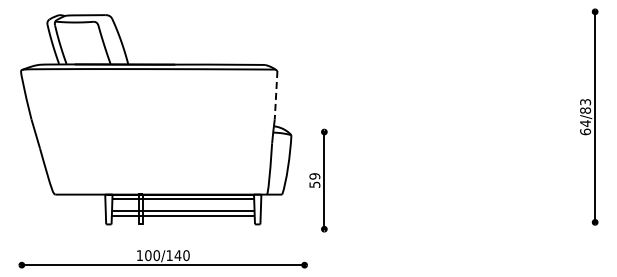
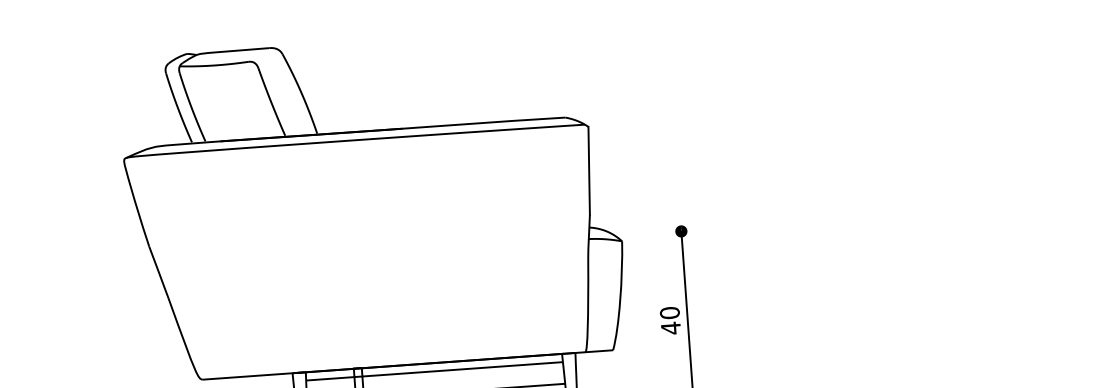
line: (276, 95) -> (589, 171), dashed -> solid
text: (314, 180) -> (669, 320), 59 -> 40

